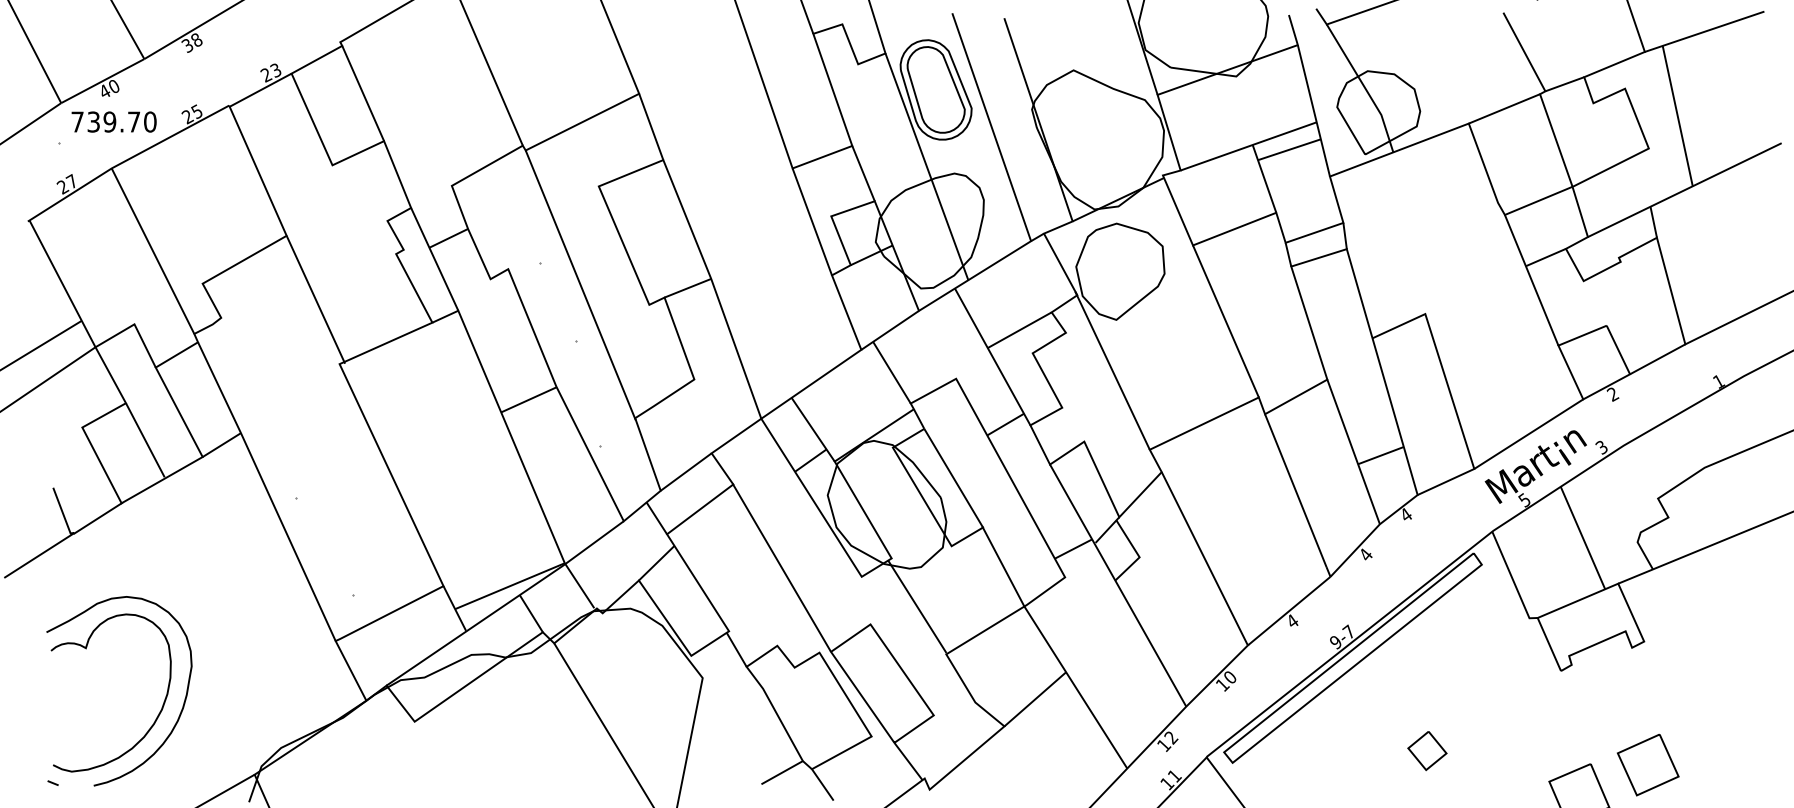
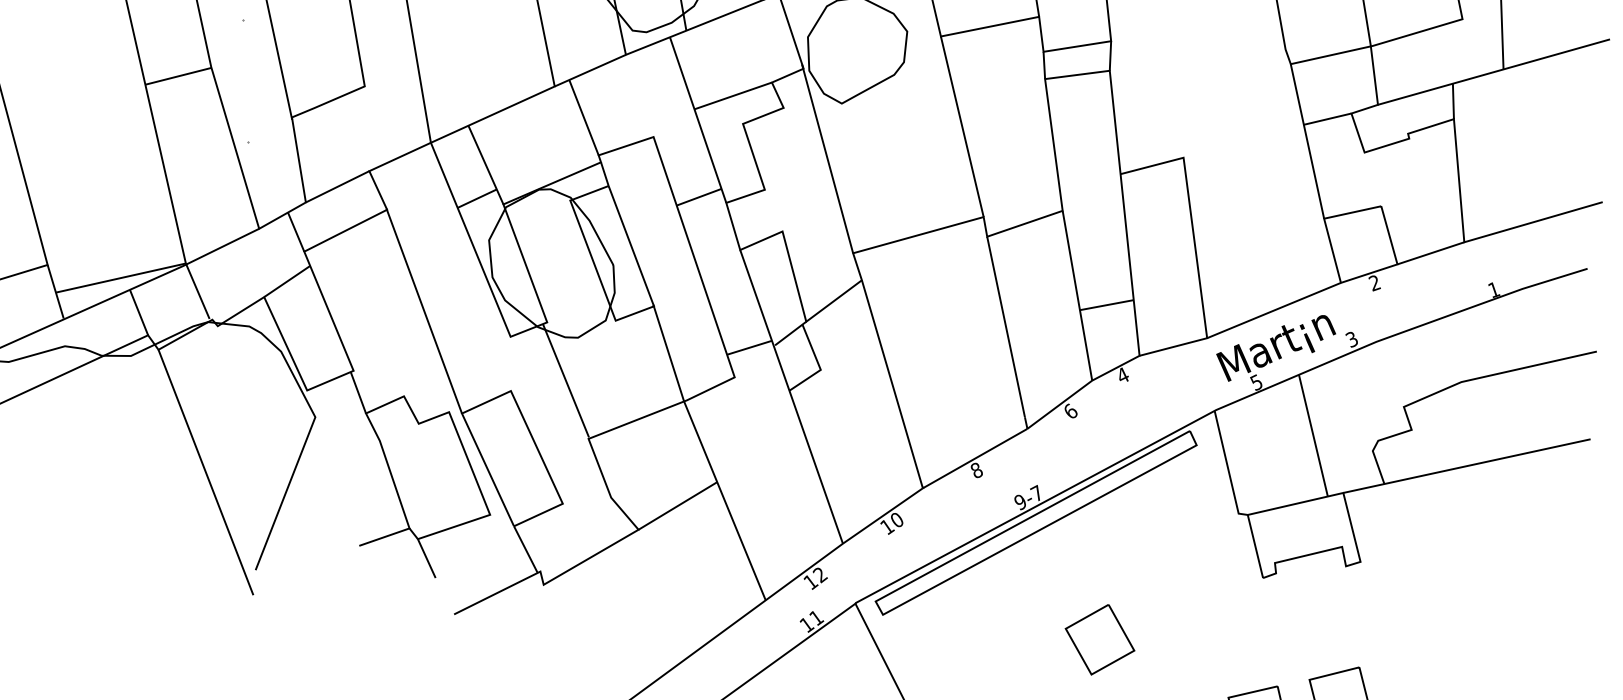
text: (1366, 554) -> (1071, 411), 4 -> 6
text: (1292, 620) -> (976, 469), 4 -> 8
part: (1427, 750) -> (1100, 639), size x1.67

